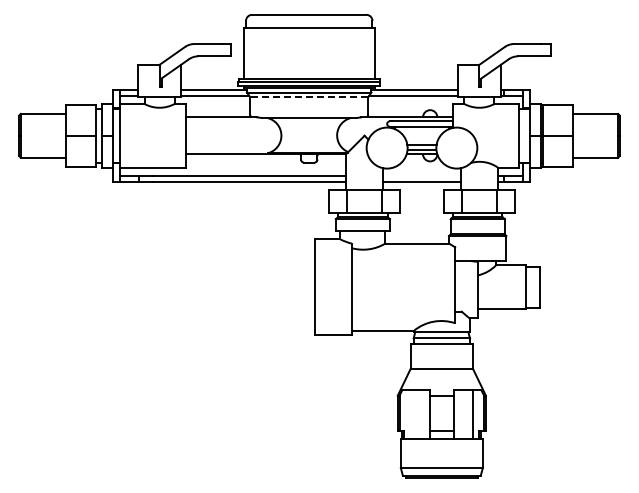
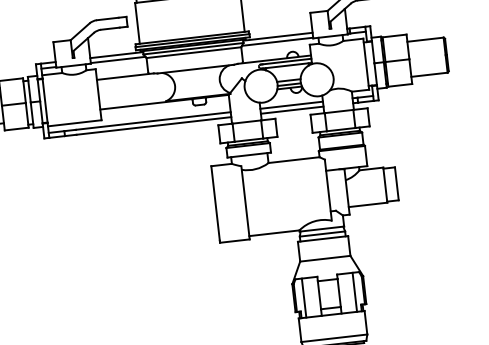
line: (309, 97) -> (194, 52), dashed -> solid
line: (421, 175) -> (291, 105), added
line: (410, 414) -> (304, 298), added

